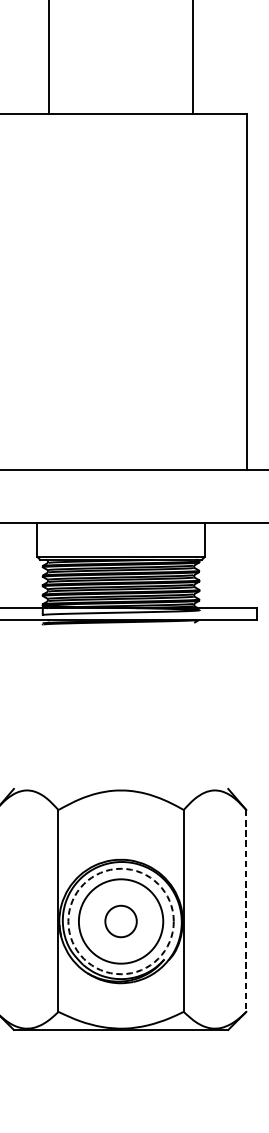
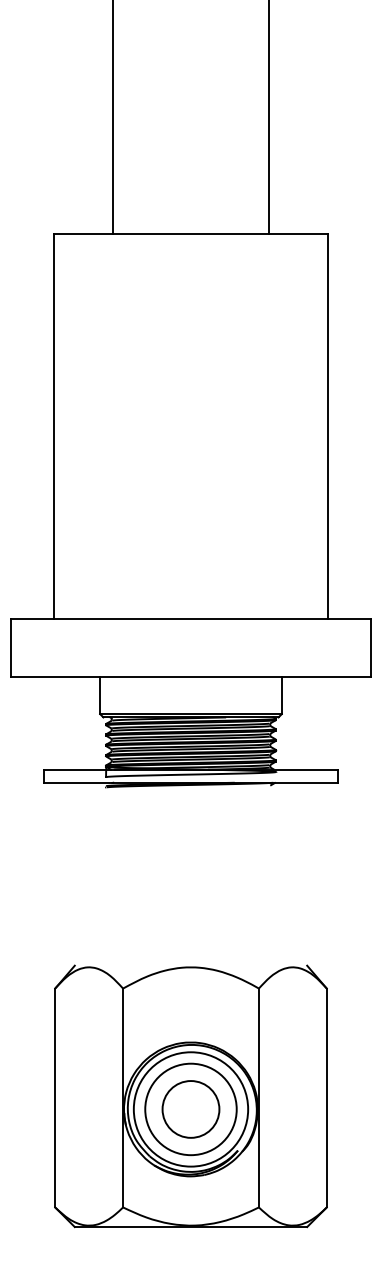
line: (246, 911) -> (326, 1098), dashed -> solid
circle: (120, 921) -> (190, 1109), dashed -> solid
circle: (120, 921) -> (190, 1109), size x1.67

